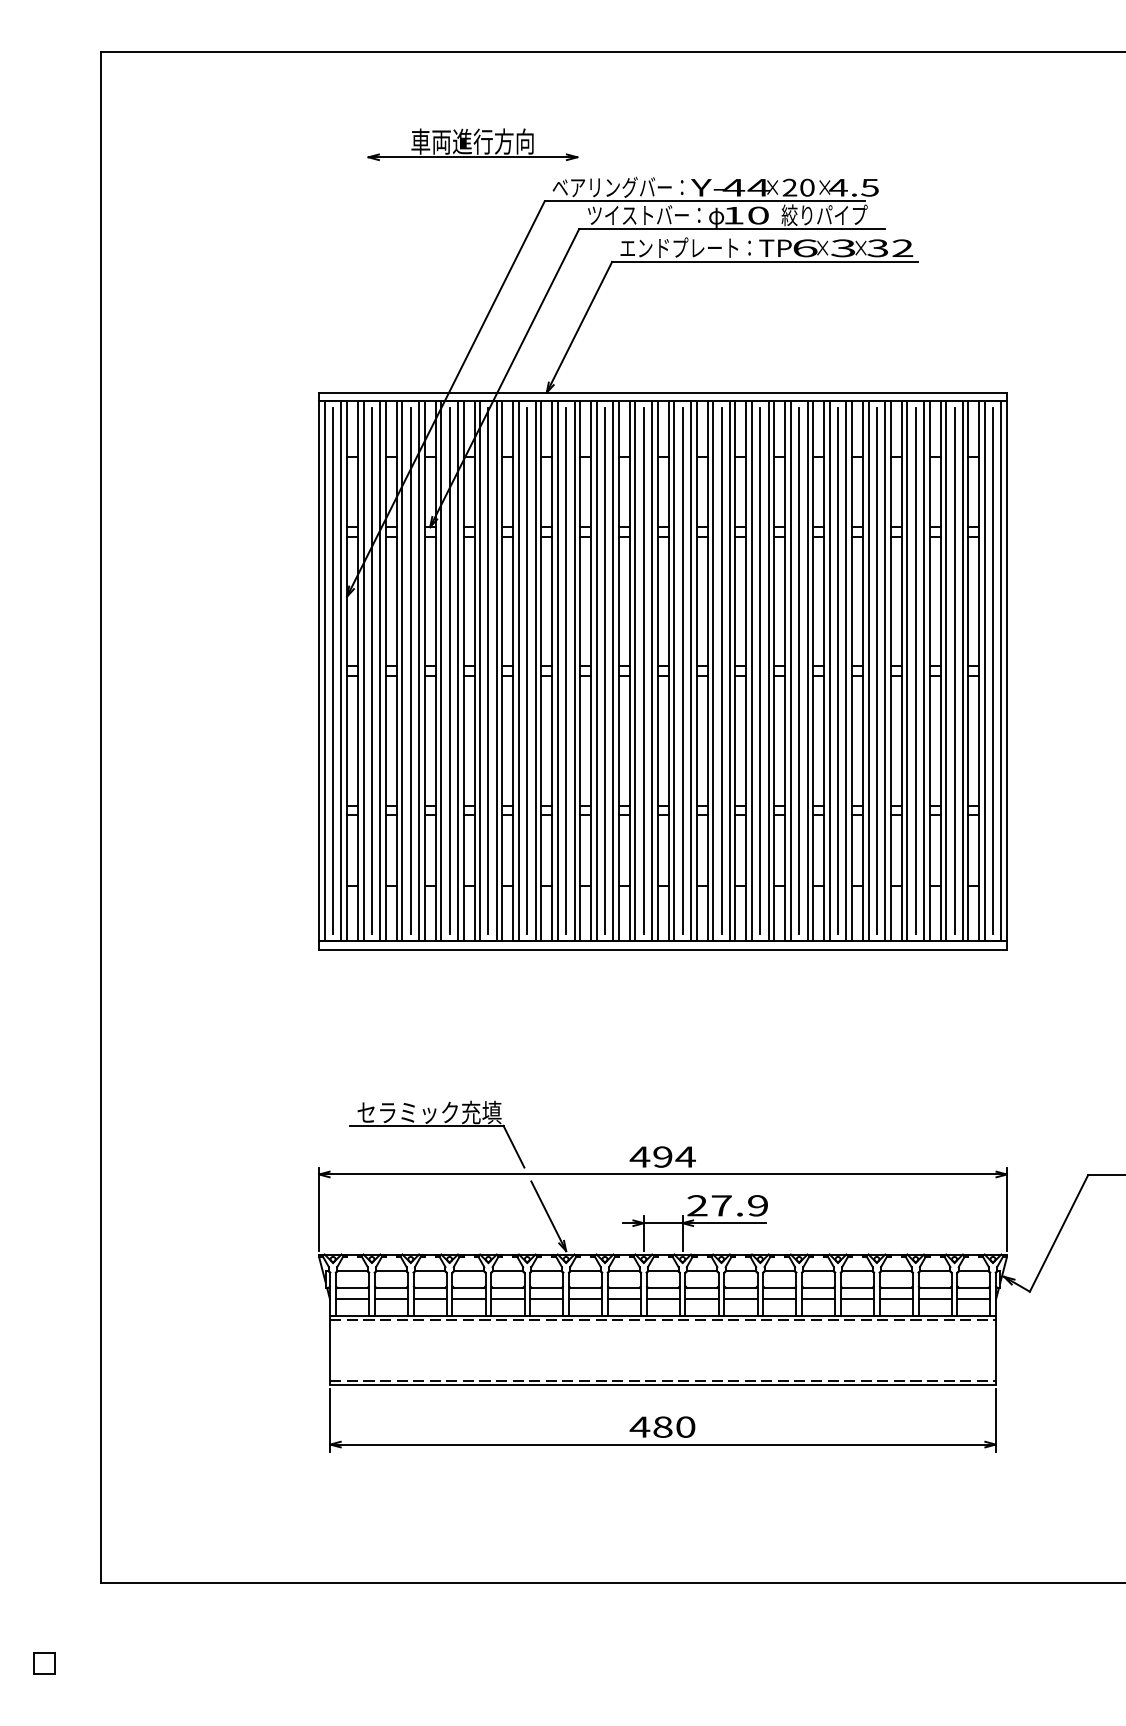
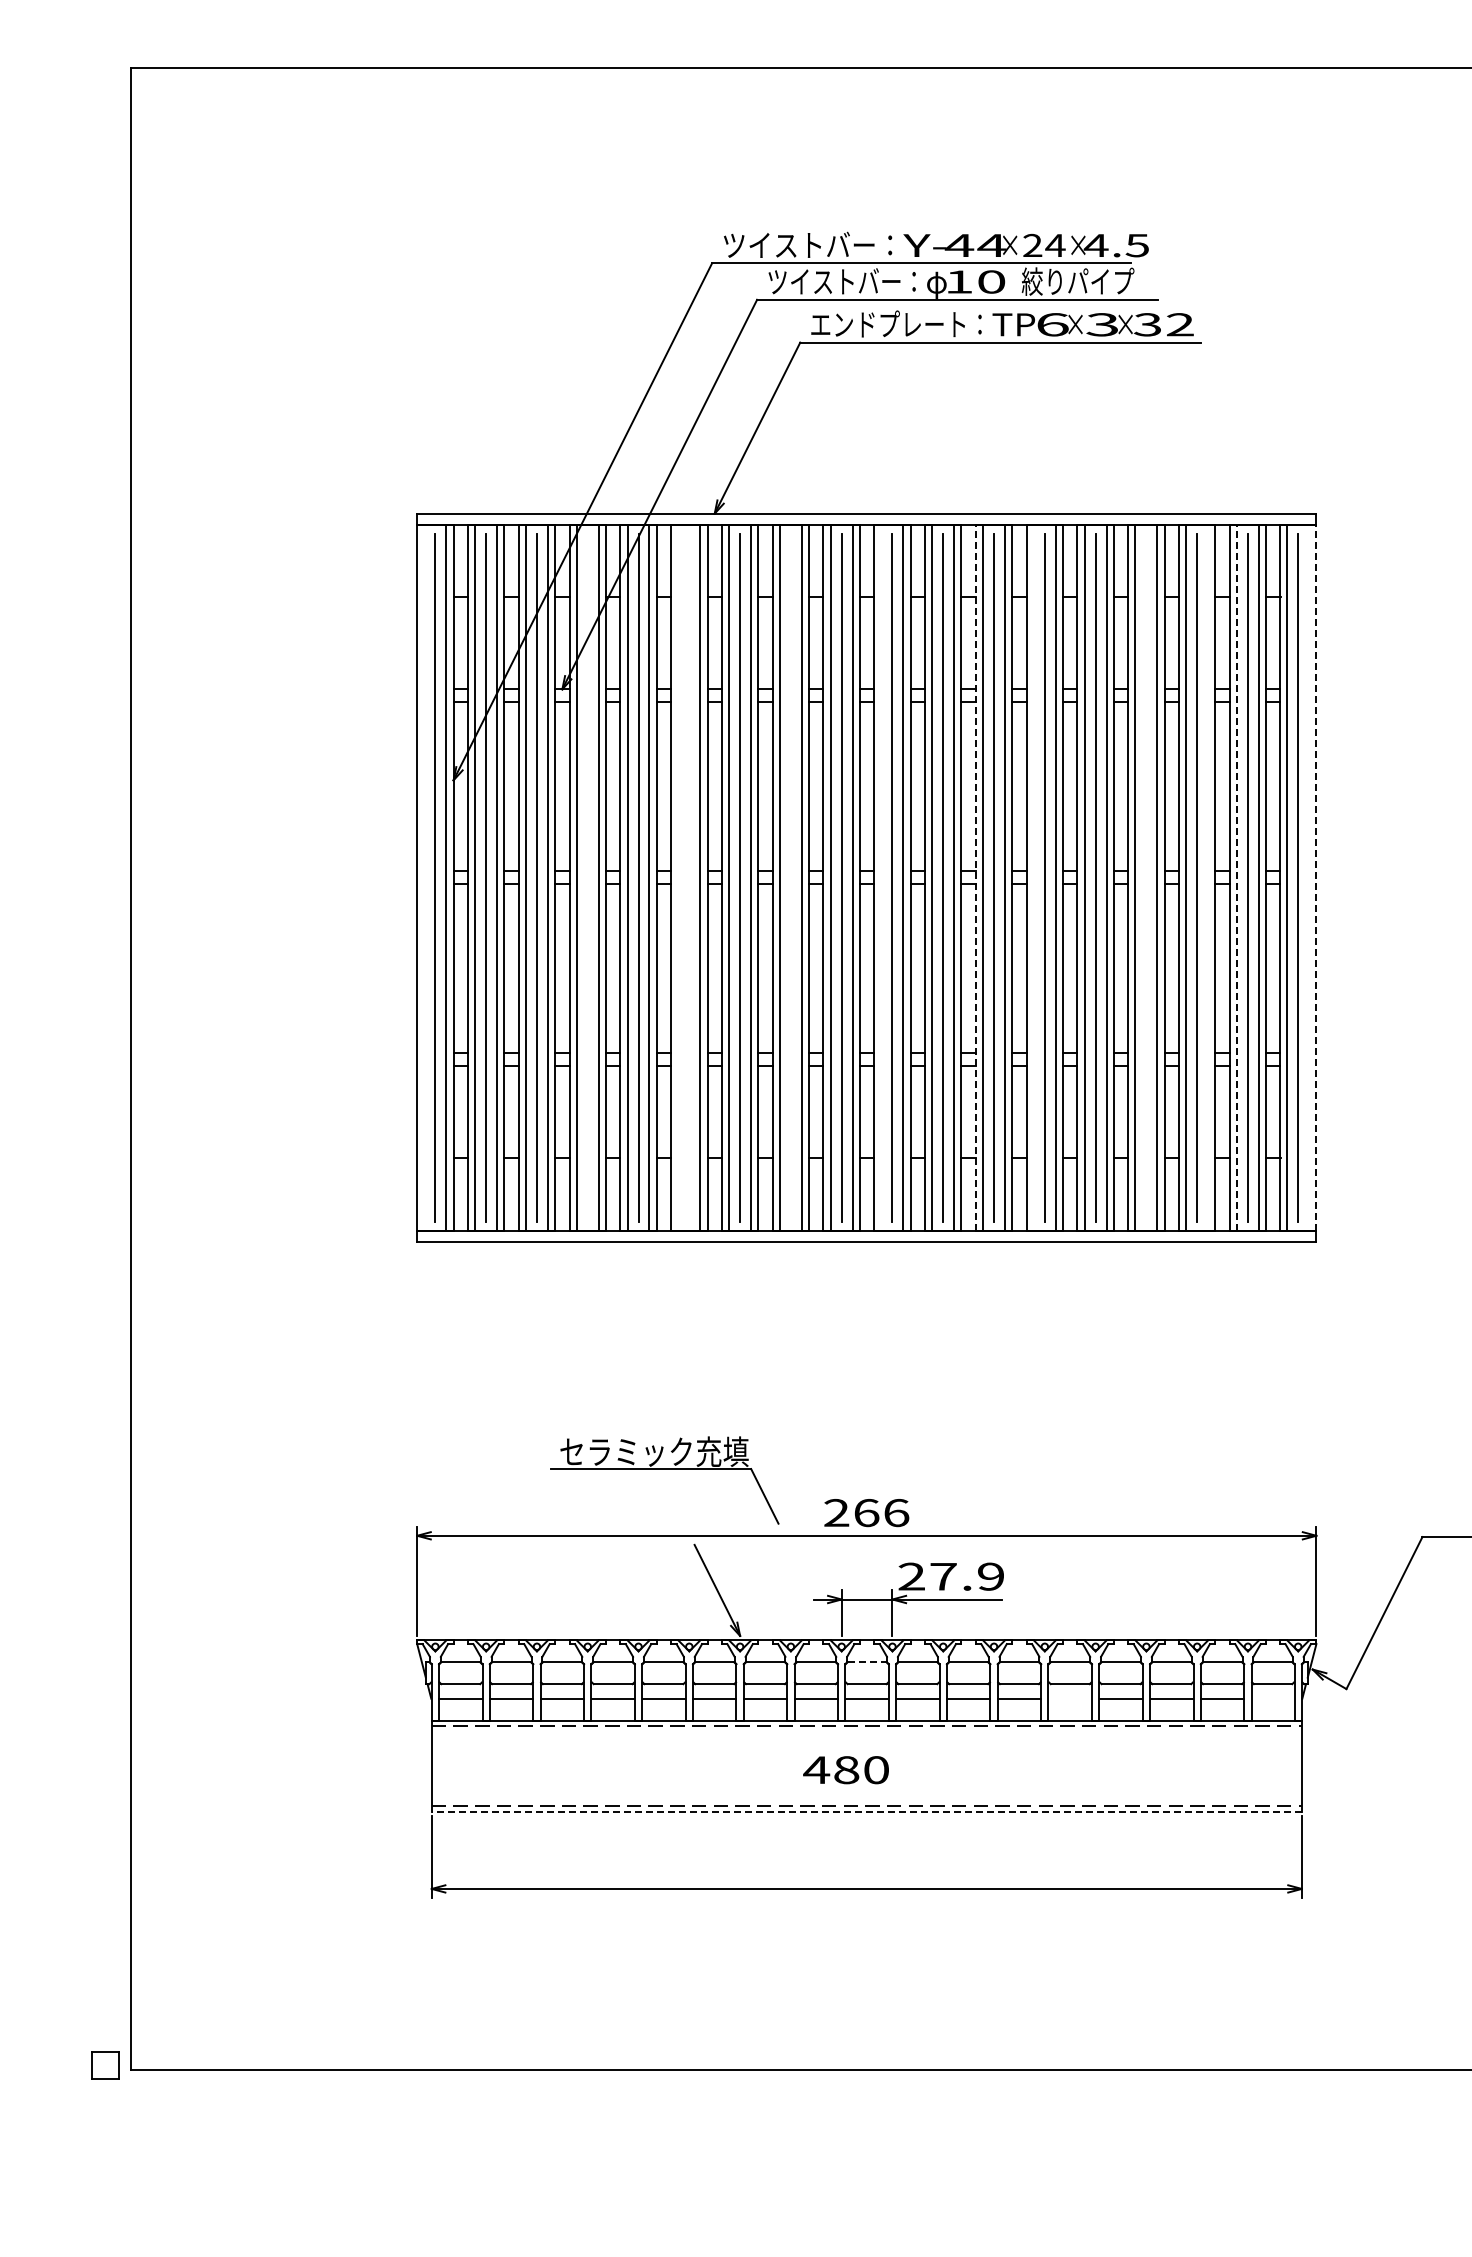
part: (472, 144) -> (617, 189), removed
text: (617, 186) -> (807, 244), ベアリングバー： -> ツイストバー：
text: (807, 187) -> (1055, 245), 20 -> 24
line: (324, 671) -> (424, 877), removed
line: (449, 671) -> (587, 877), removed
line: (519, 671) -> (678, 877), removed
line: (527, 671) -> (689, 877), removed
line: (604, 671) -> (790, 877), removed
line: (674, 671) -> (881, 877), removed
line: (746, 671) -> (975, 877), solid -> dashed
line: (790, 671) -> (1033, 877), removed
line: (876, 671) -> (1146, 877), removed
line: (924, 671) -> (1208, 877), removed
line: (946, 671) -> (1237, 877), solid -> dashed
line: (1001, 671) -> (1309, 877), removed
line: (1006, 671) -> (1316, 877), solid -> dashed
part: (437, 1126) -> (664, 1469), moved
text: (662, 1157) -> (866, 1513), 494 -> 266
line: (663, 1271) -> (867, 1662), solid -> dashed
line: (818, 1298) -> (1069, 1698), removed
line: (974, 1298) -> (1273, 1698), removed
line: (662, 1385) -> (866, 1811), solid -> dashed
text: (662, 1427) -> (845, 1770), moved
part: (44, 1663) -> (105, 2065), moved

